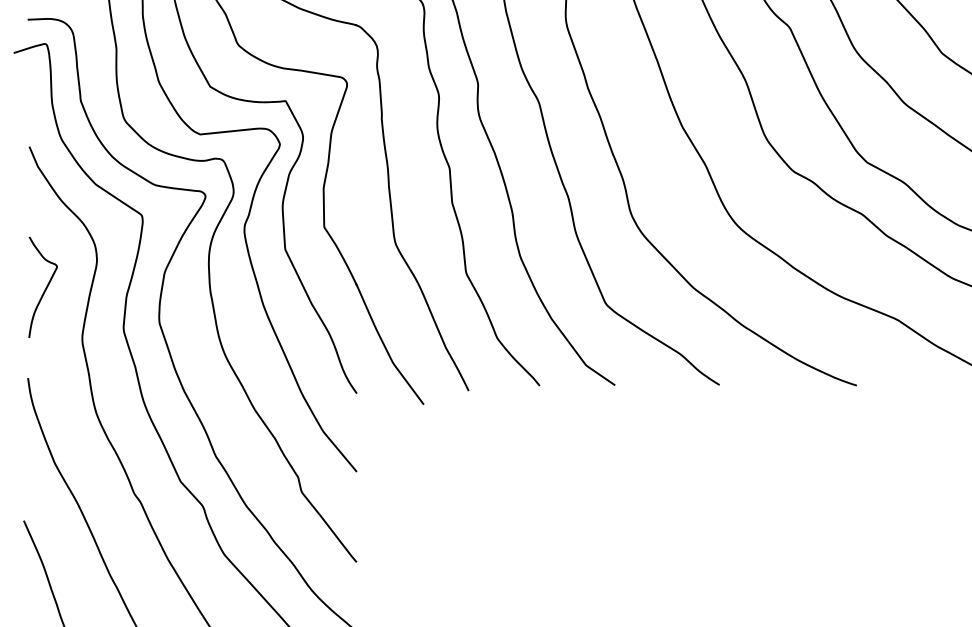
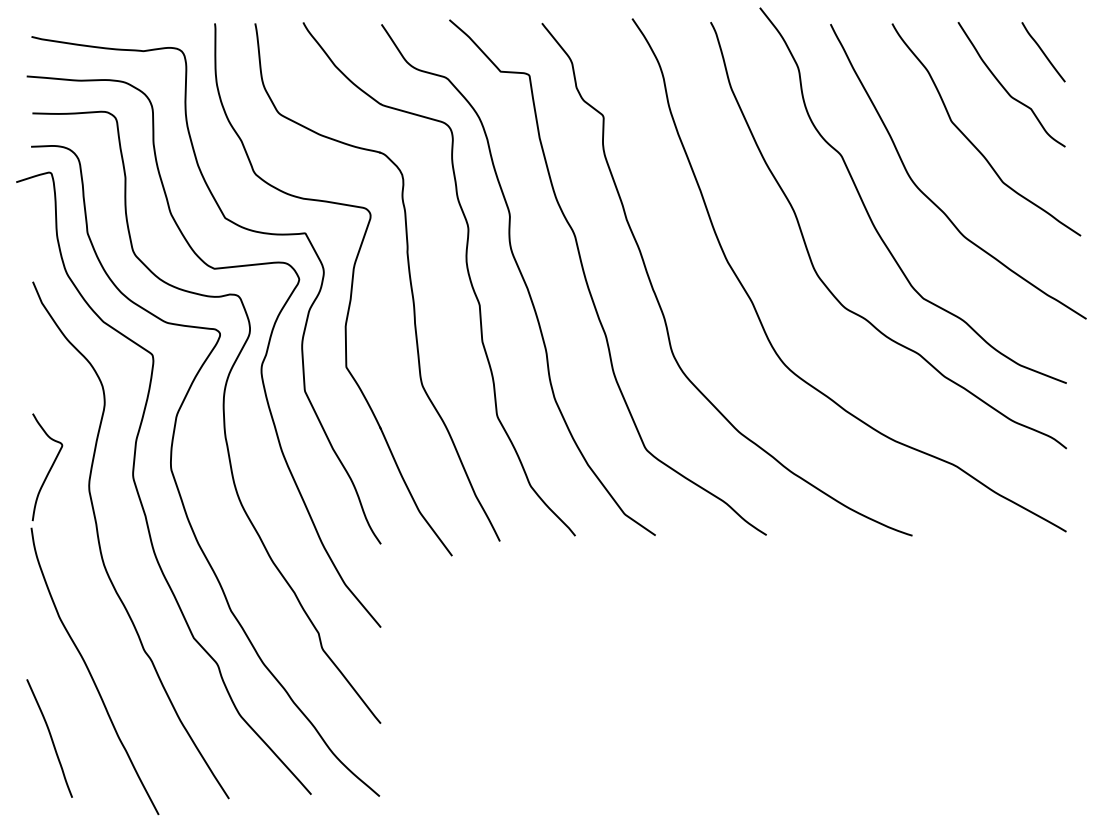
curve: (45, 288) -> (49, 468), moved

